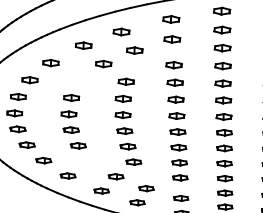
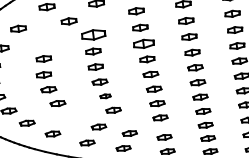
part: (125, 81) -> (92, 34), size x1.6
part: (175, 99) -> (143, 43), size x1.4
part: (127, 146) -> (105, 96), size x0.7

